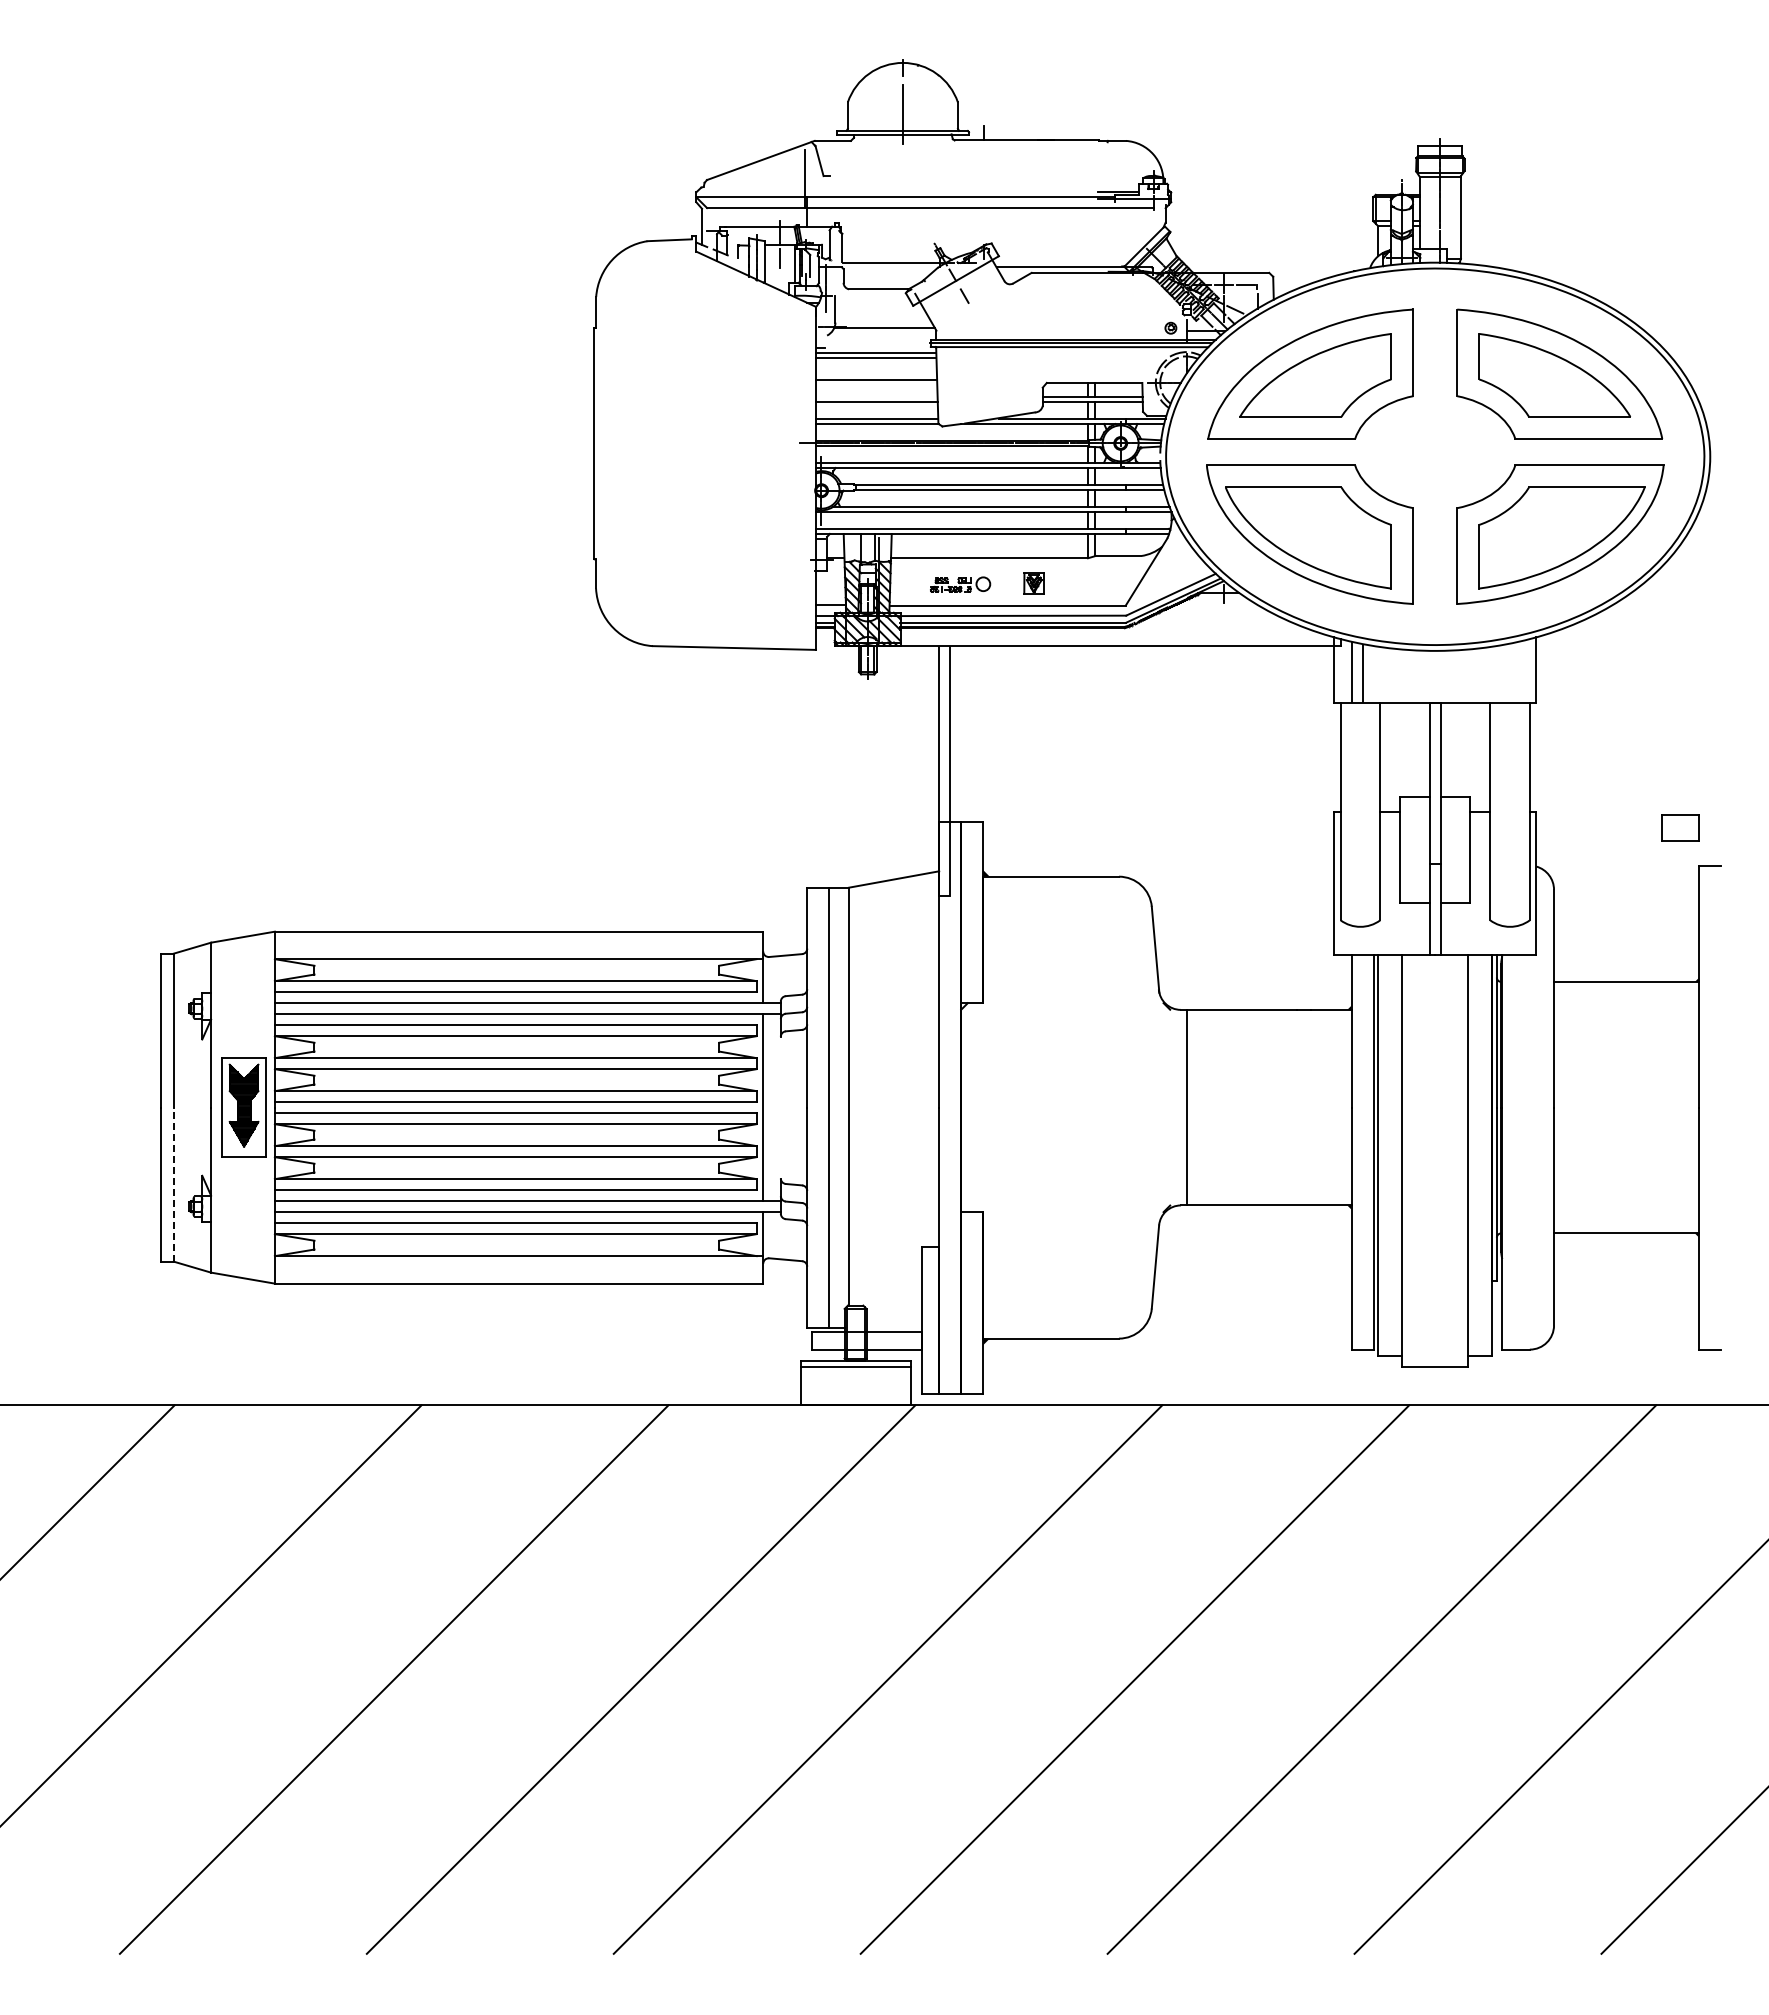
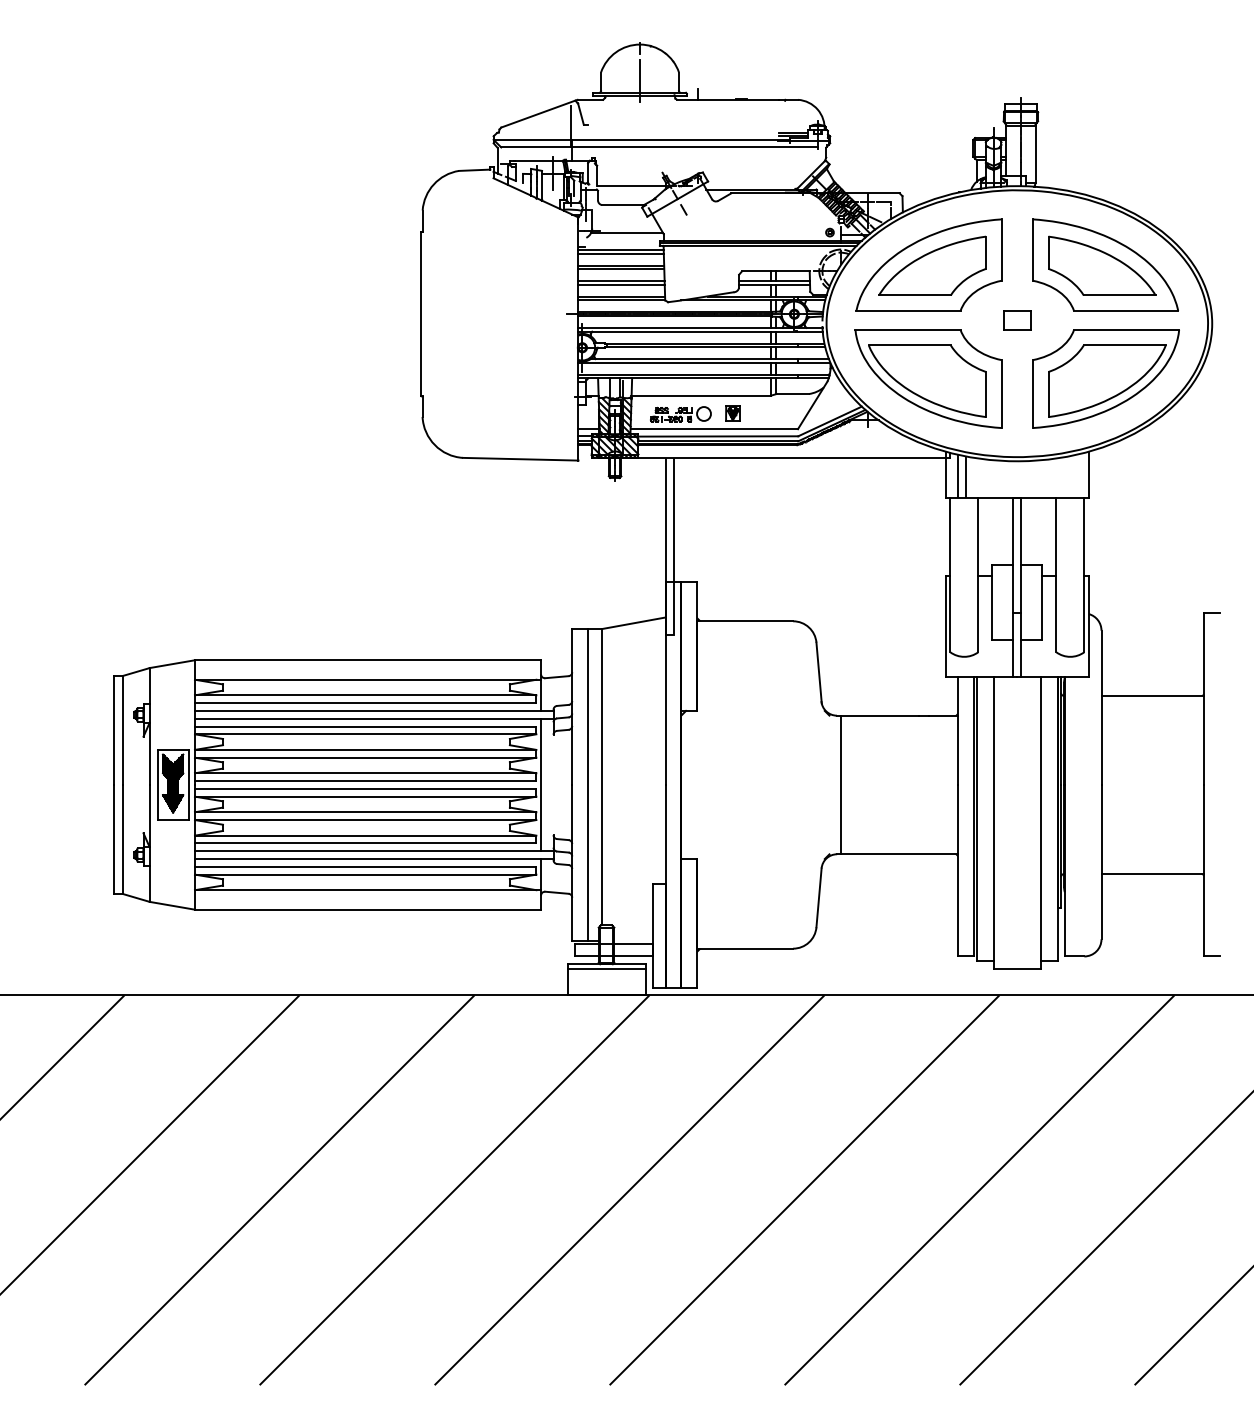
line: (1118, 187) -> (792, 132), added
line: (876, 374) -> (621, 265), added
line: (876, 396) -> (621, 280), added
part: (960, 584) -> (680, 414), size x1.43
part: (1680, 827) -> (1017, 319), moved
line: (173, 1184) -> (123, 839), dashed -> solid

